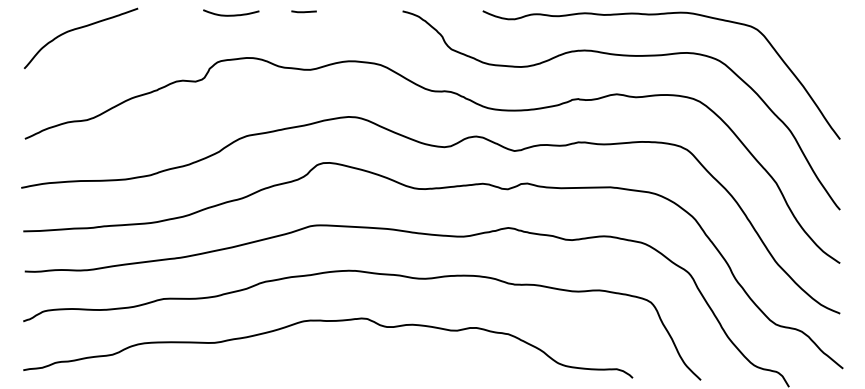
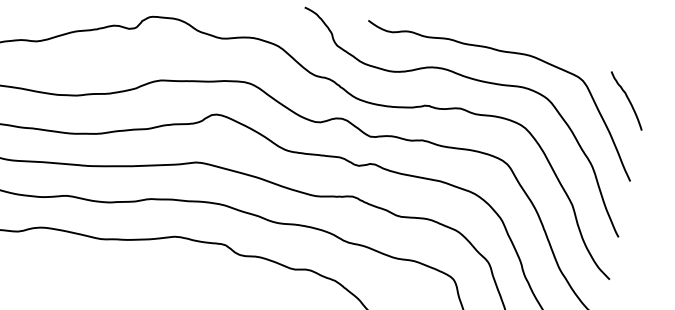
curve: (816, 41) -> (627, 99), added

